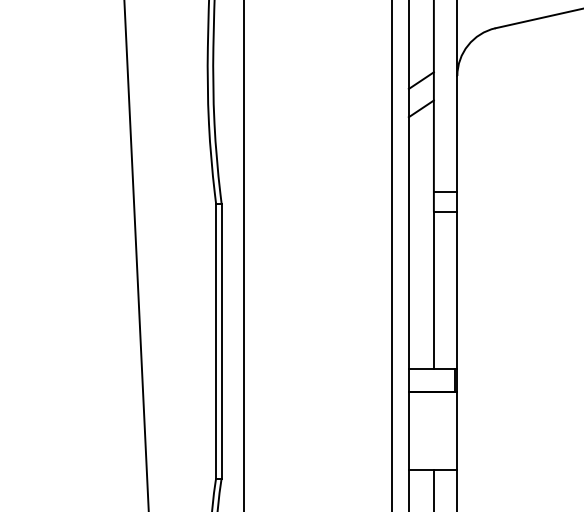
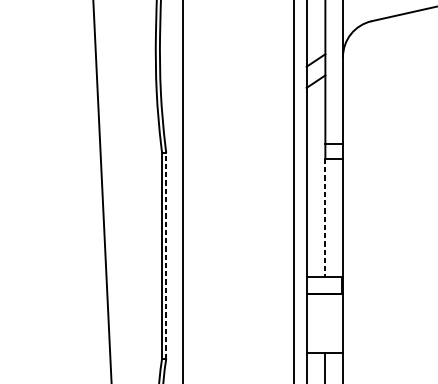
line: (433, 290) -> (325, 217), solid -> dashed
line: (221, 340) -> (166, 255), solid -> dashed

